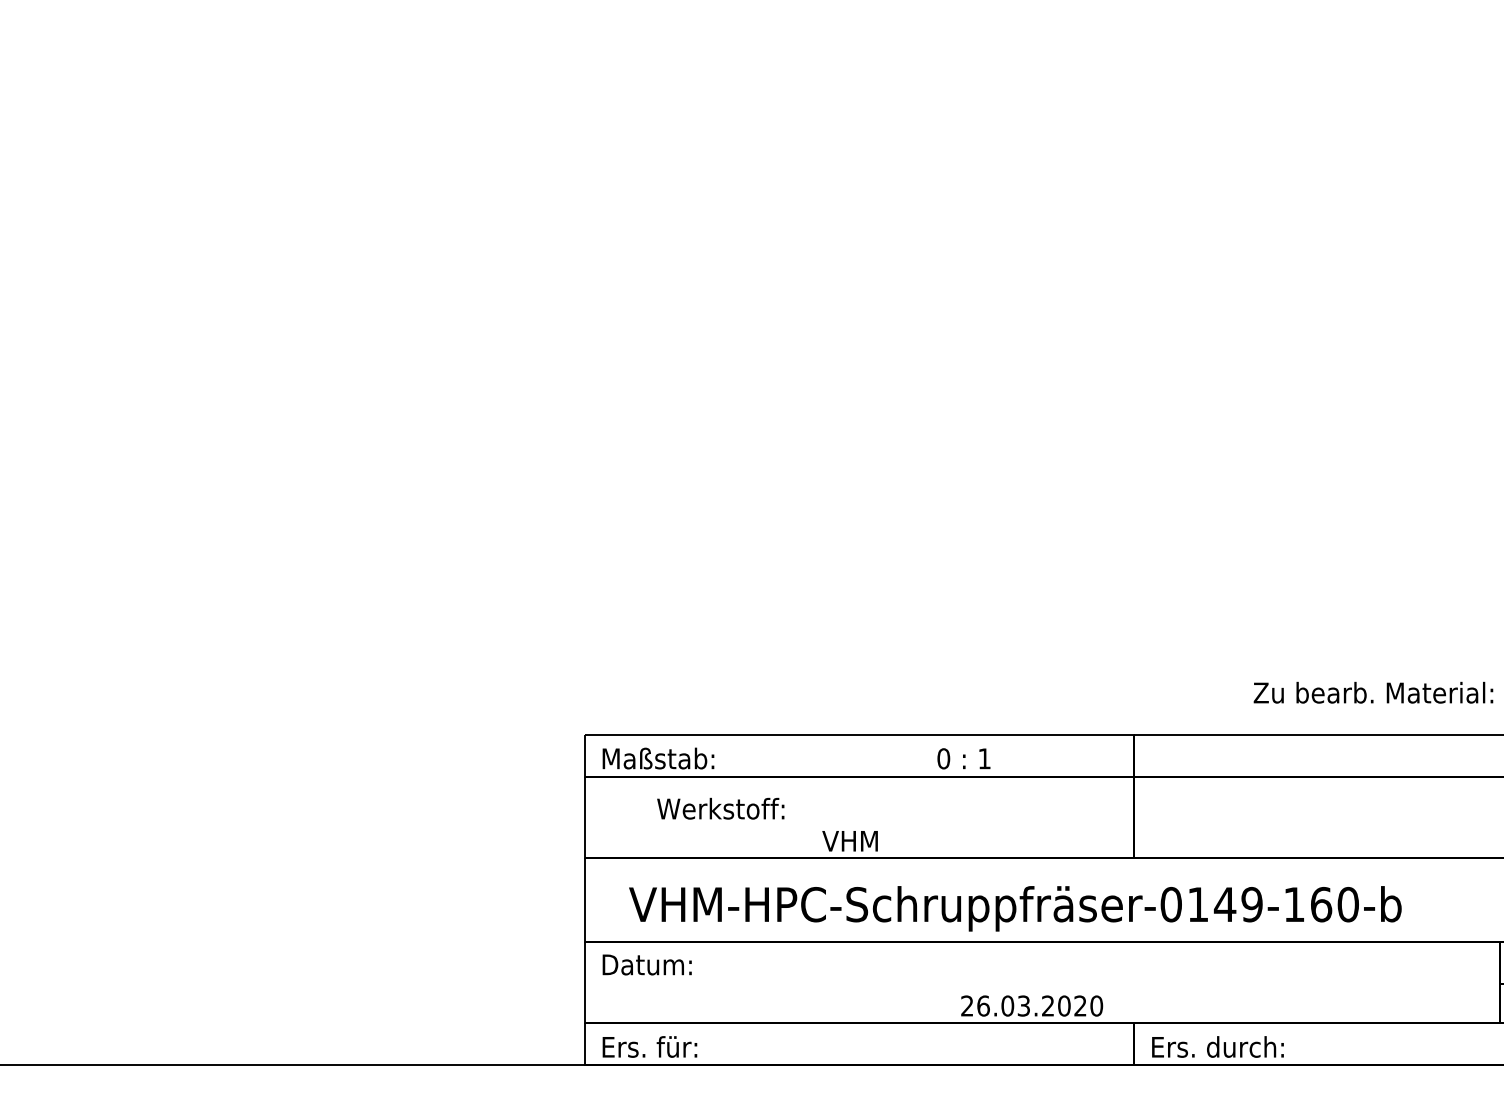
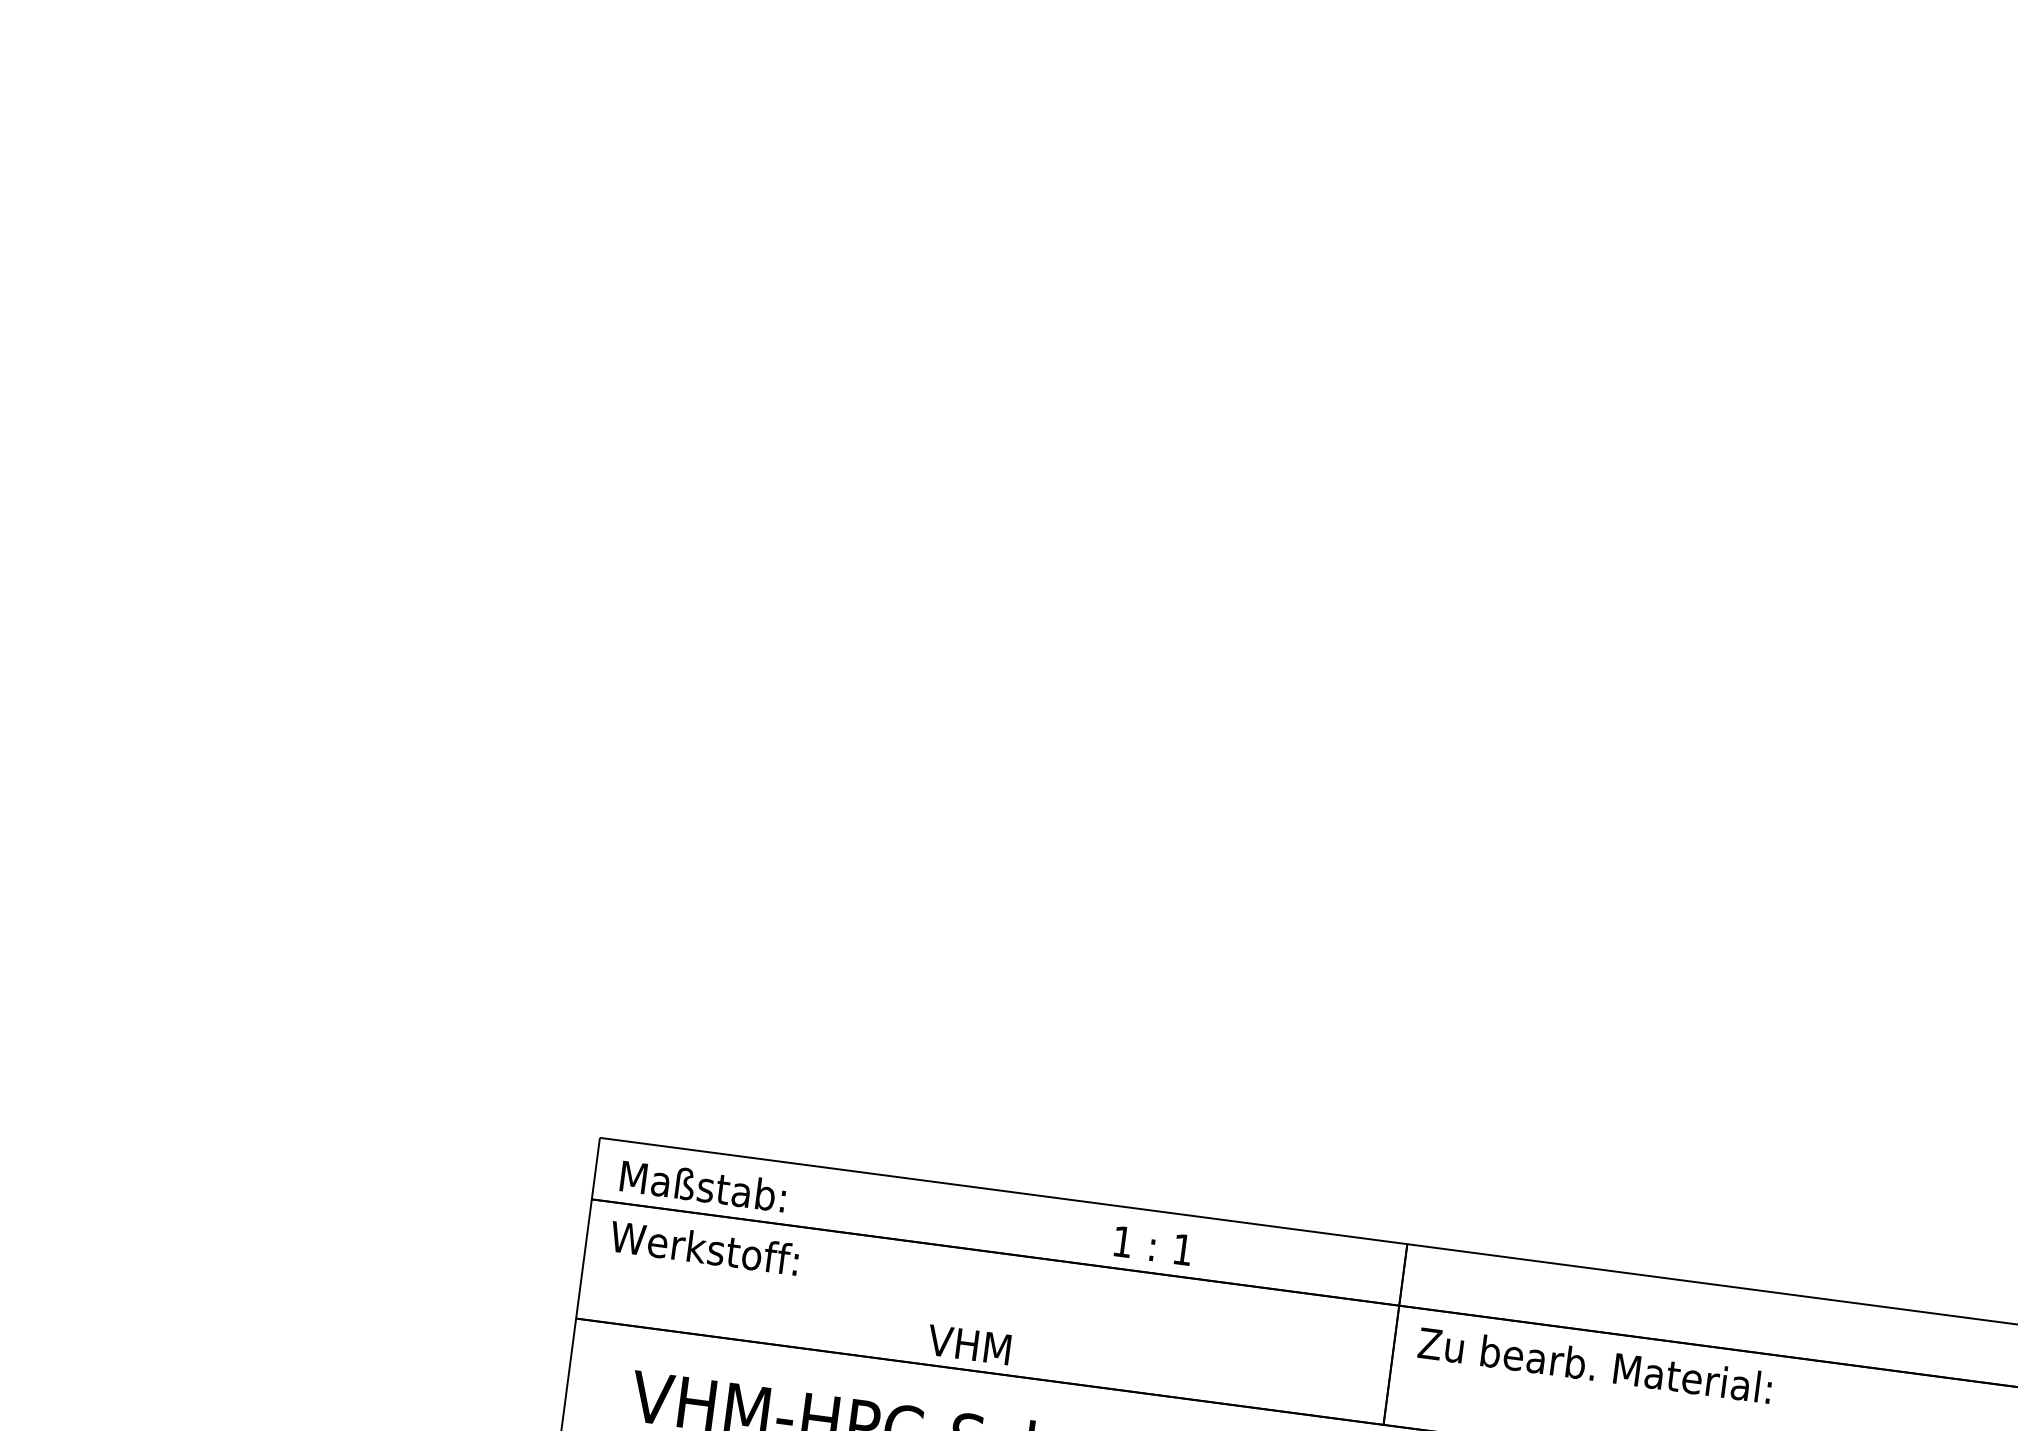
text: (1373, 692) -> (1595, 1364), moved
text: (943, 758) -> (1122, 1241), 0 -> 1
text: (720, 808) -> (704, 1247), moved

